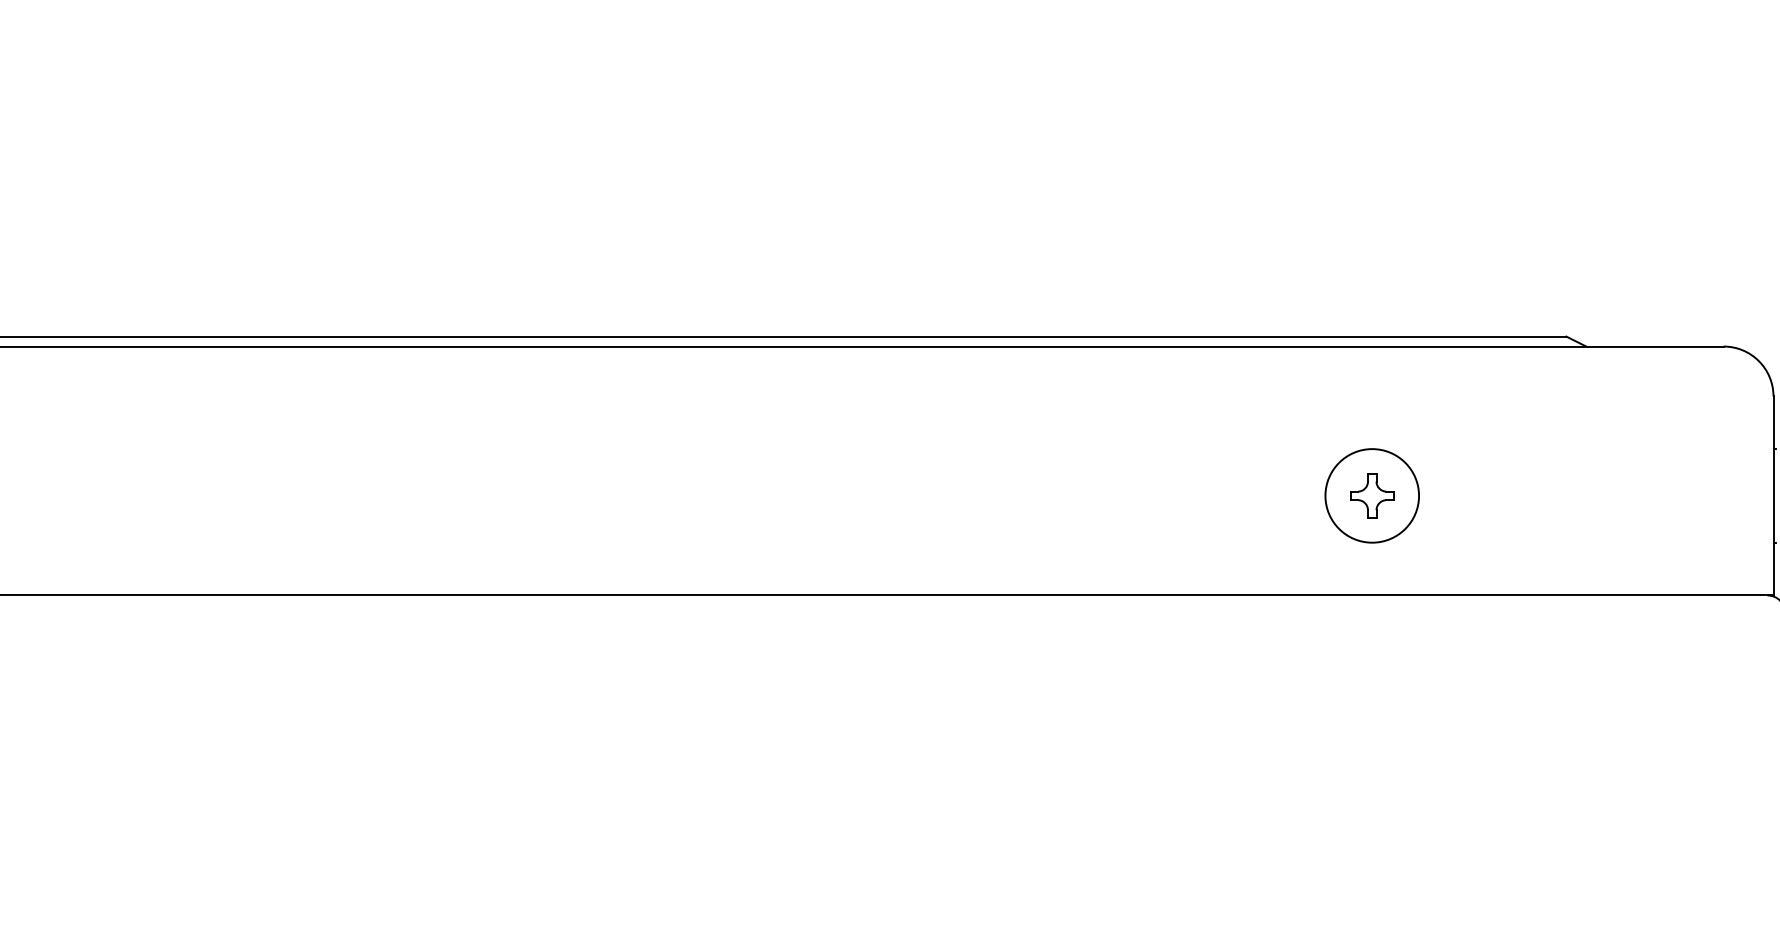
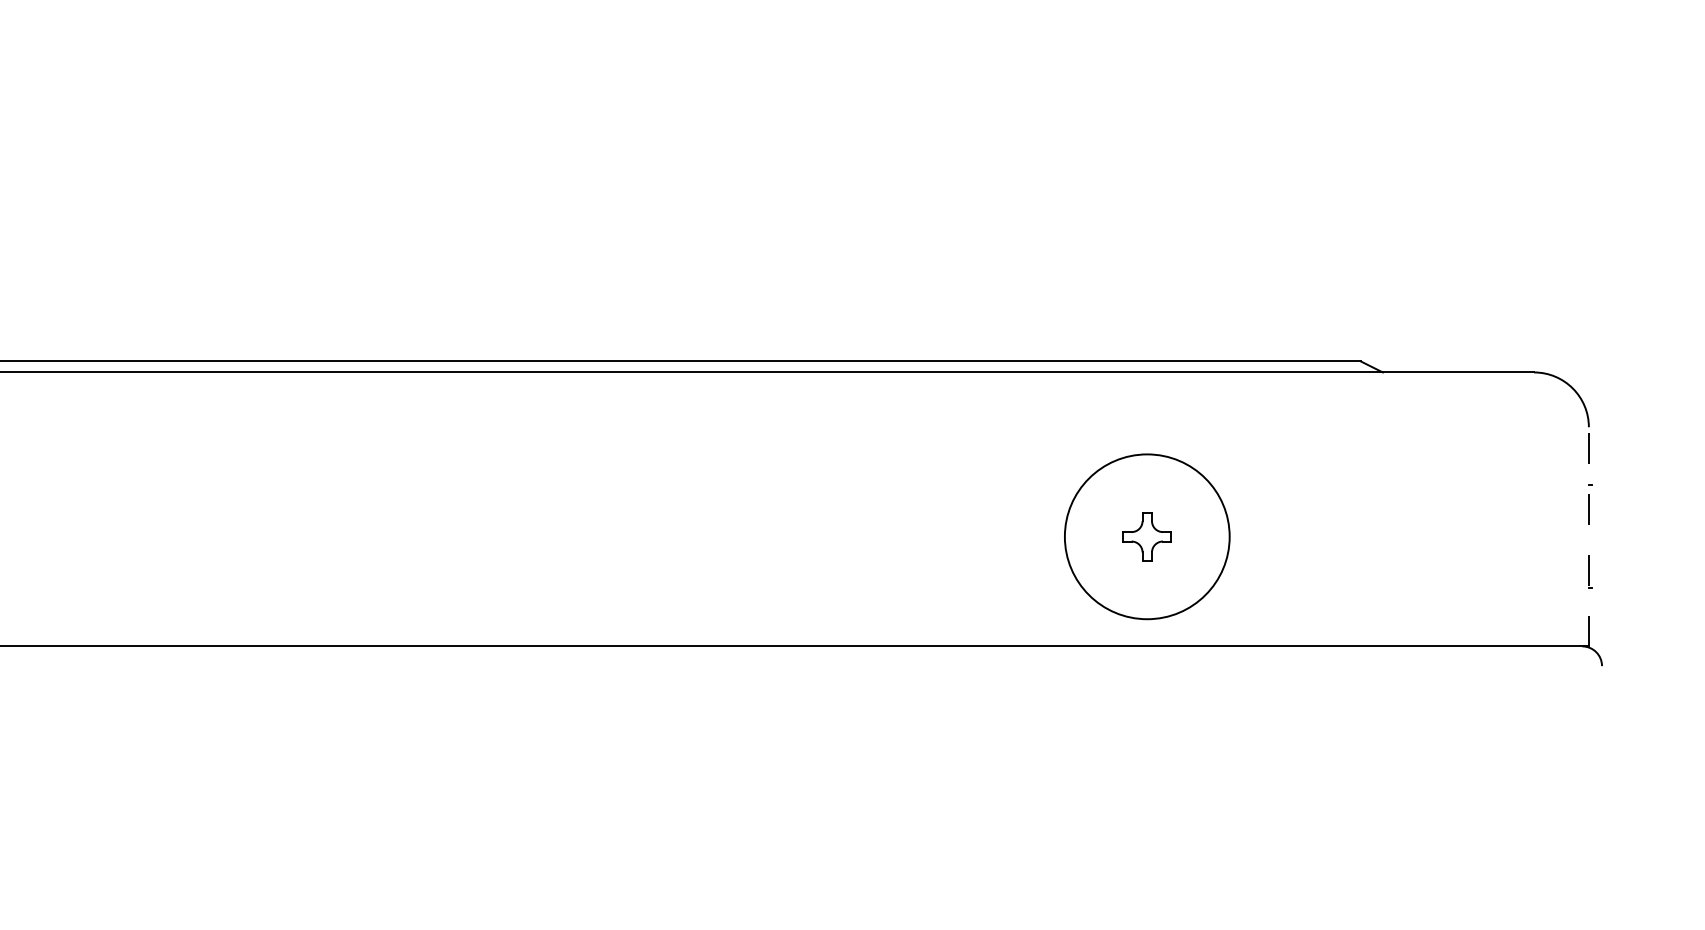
circle: (1372, 495) -> (1147, 536), size x1.6
line: (1773, 495) -> (1588, 536), solid -> dashed

